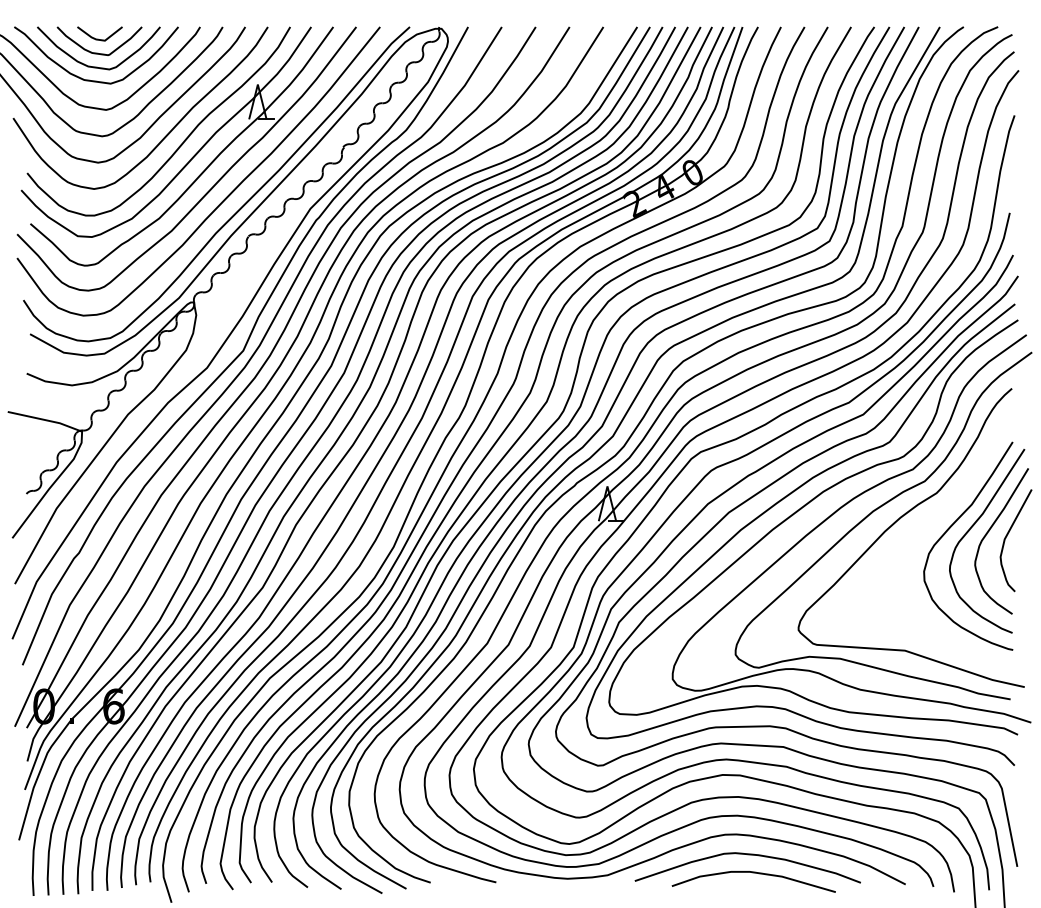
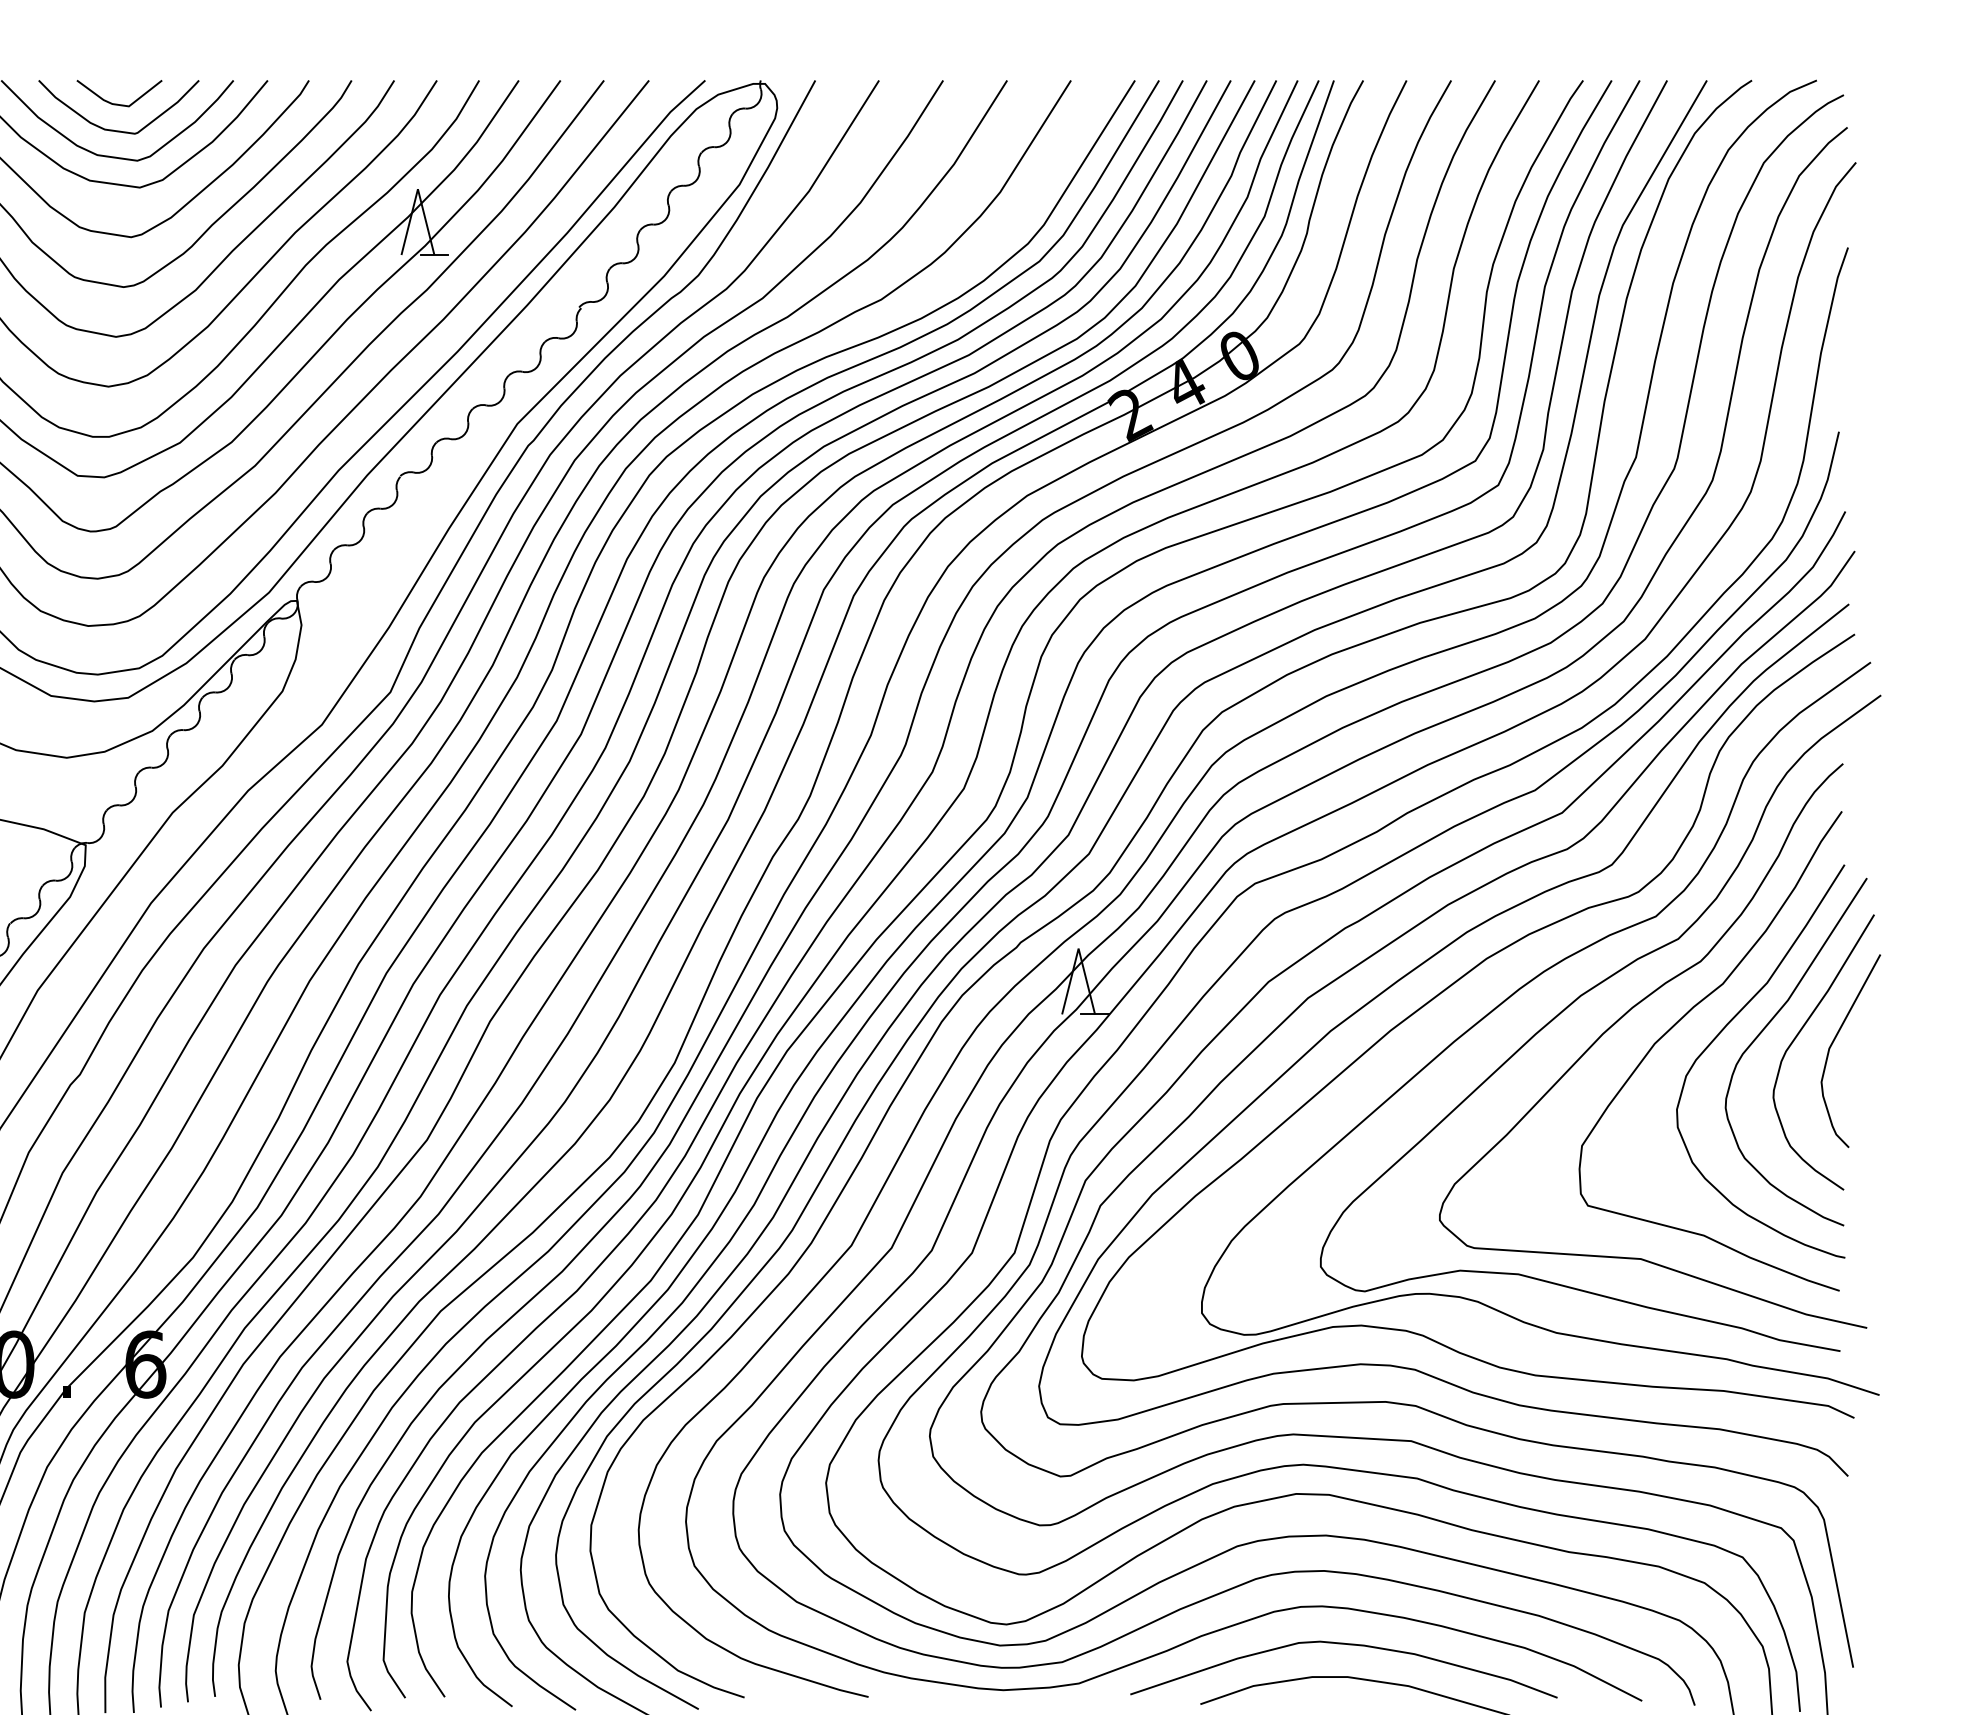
curve: (926, 524) -> (1681, 1020), added

